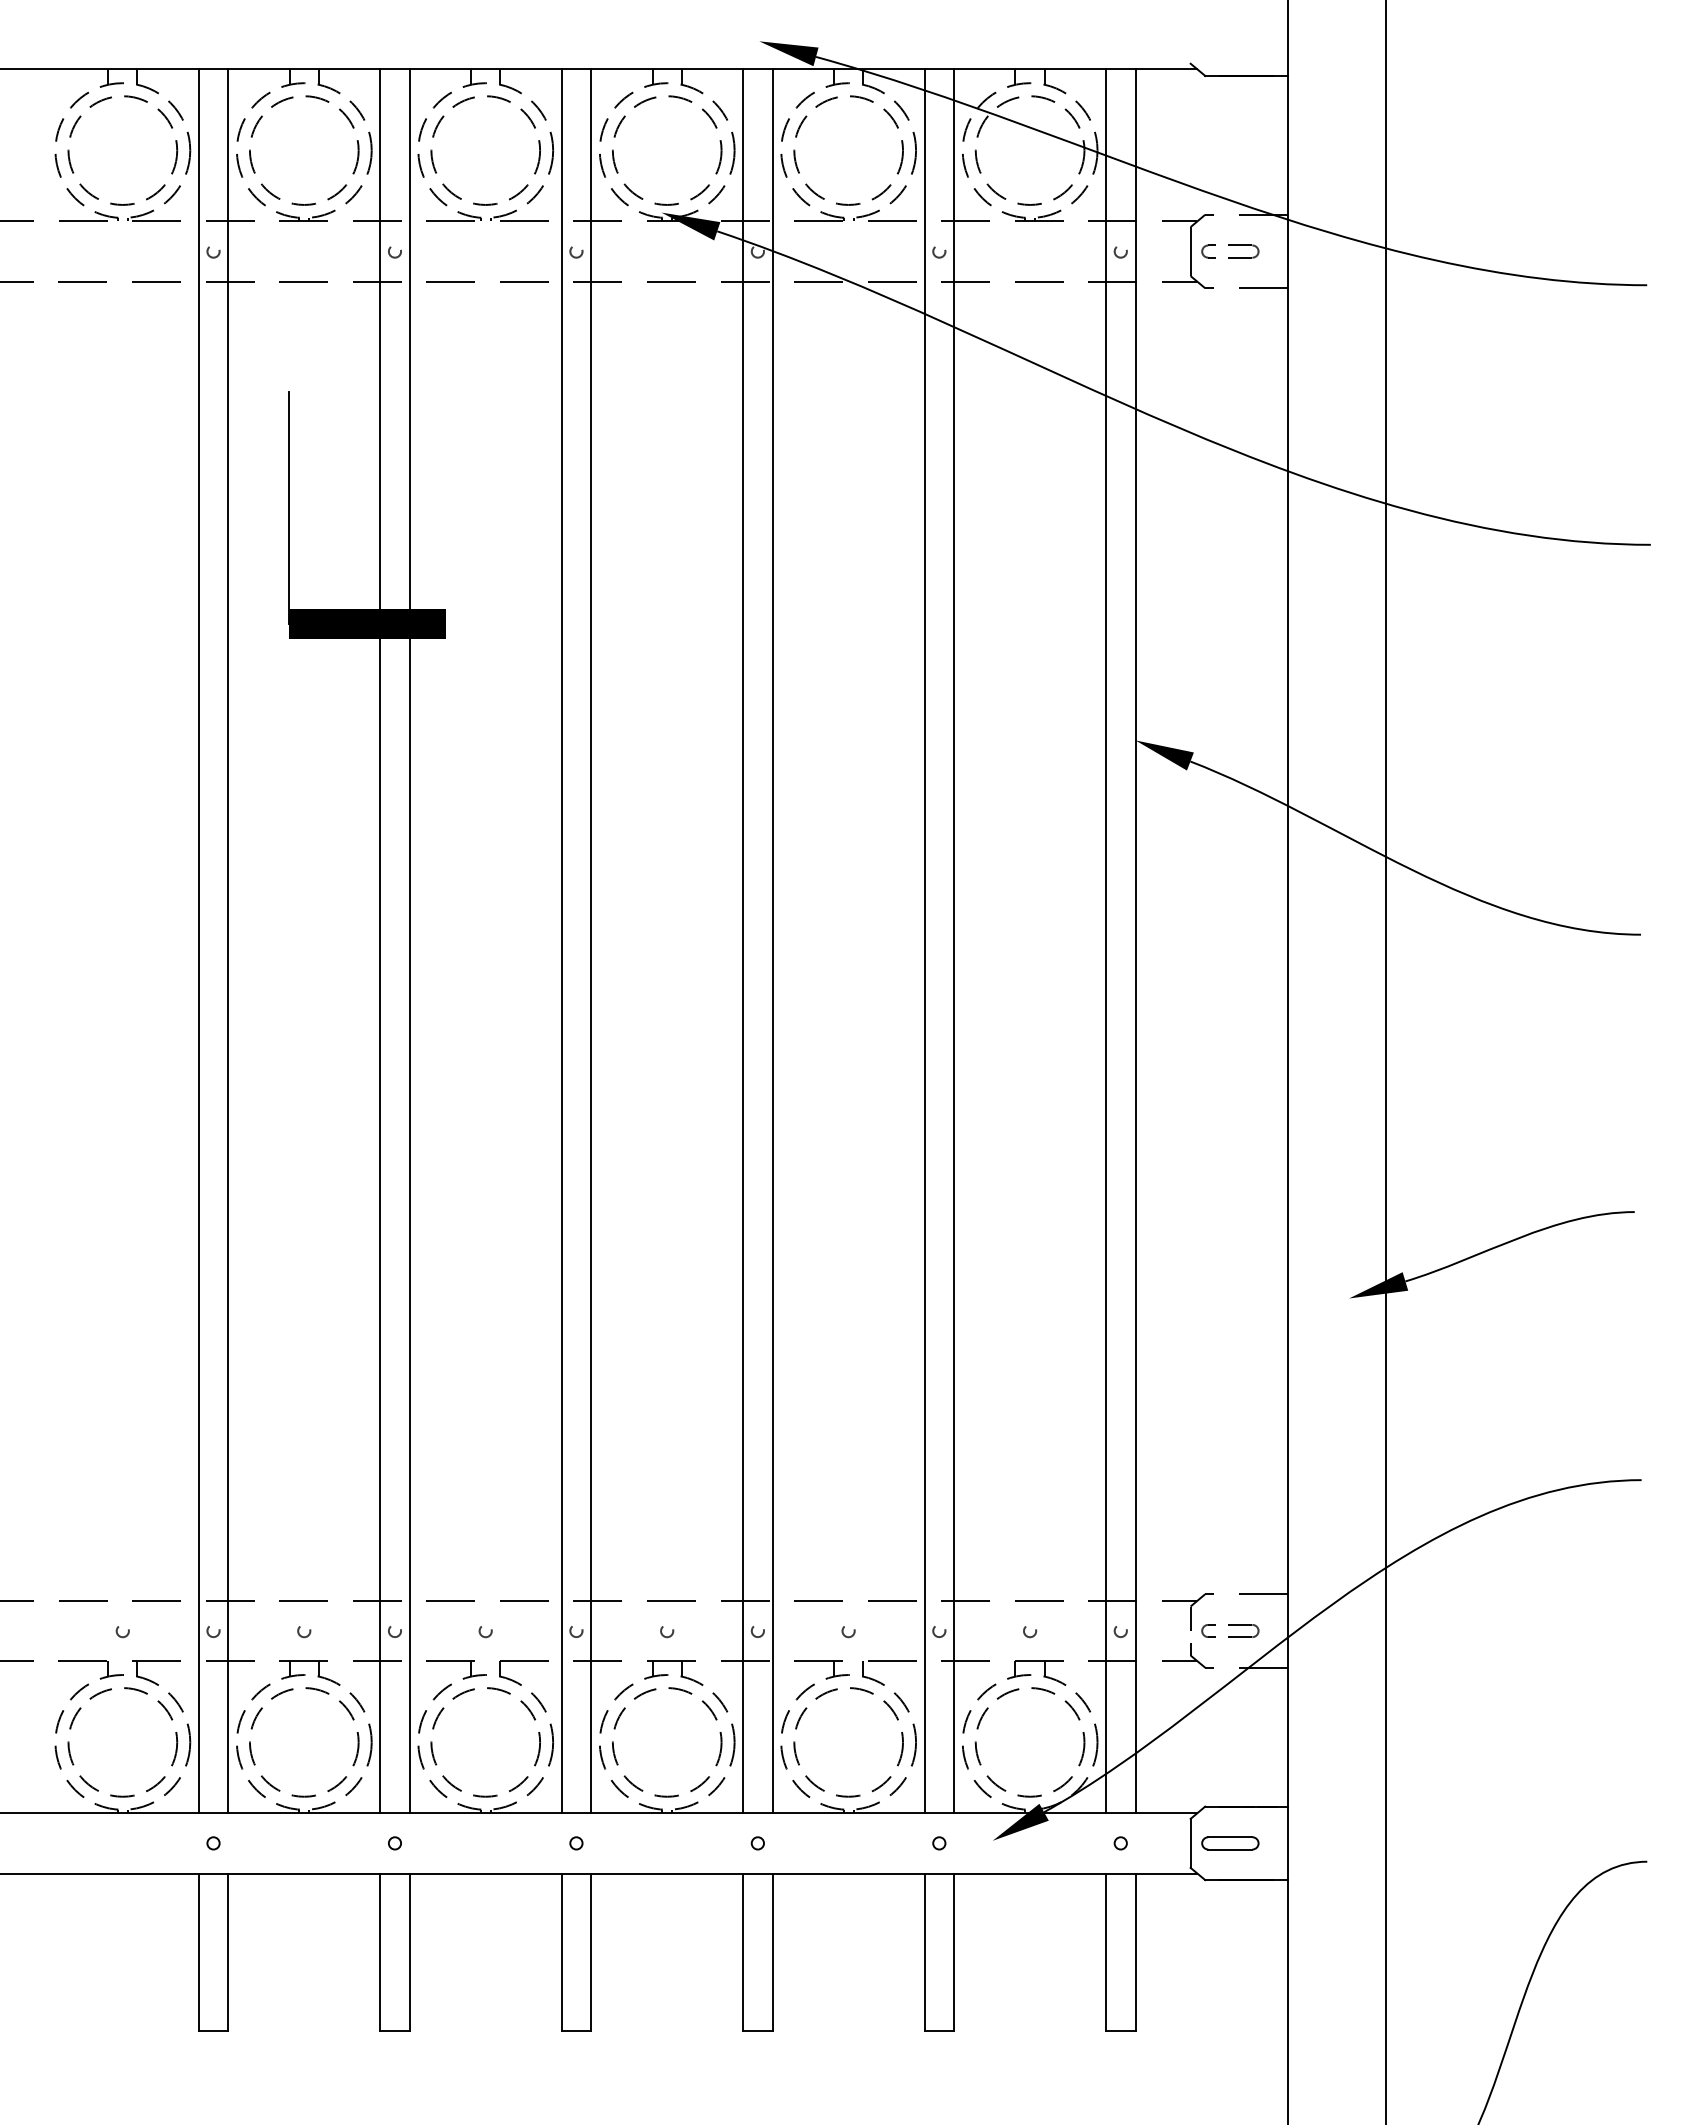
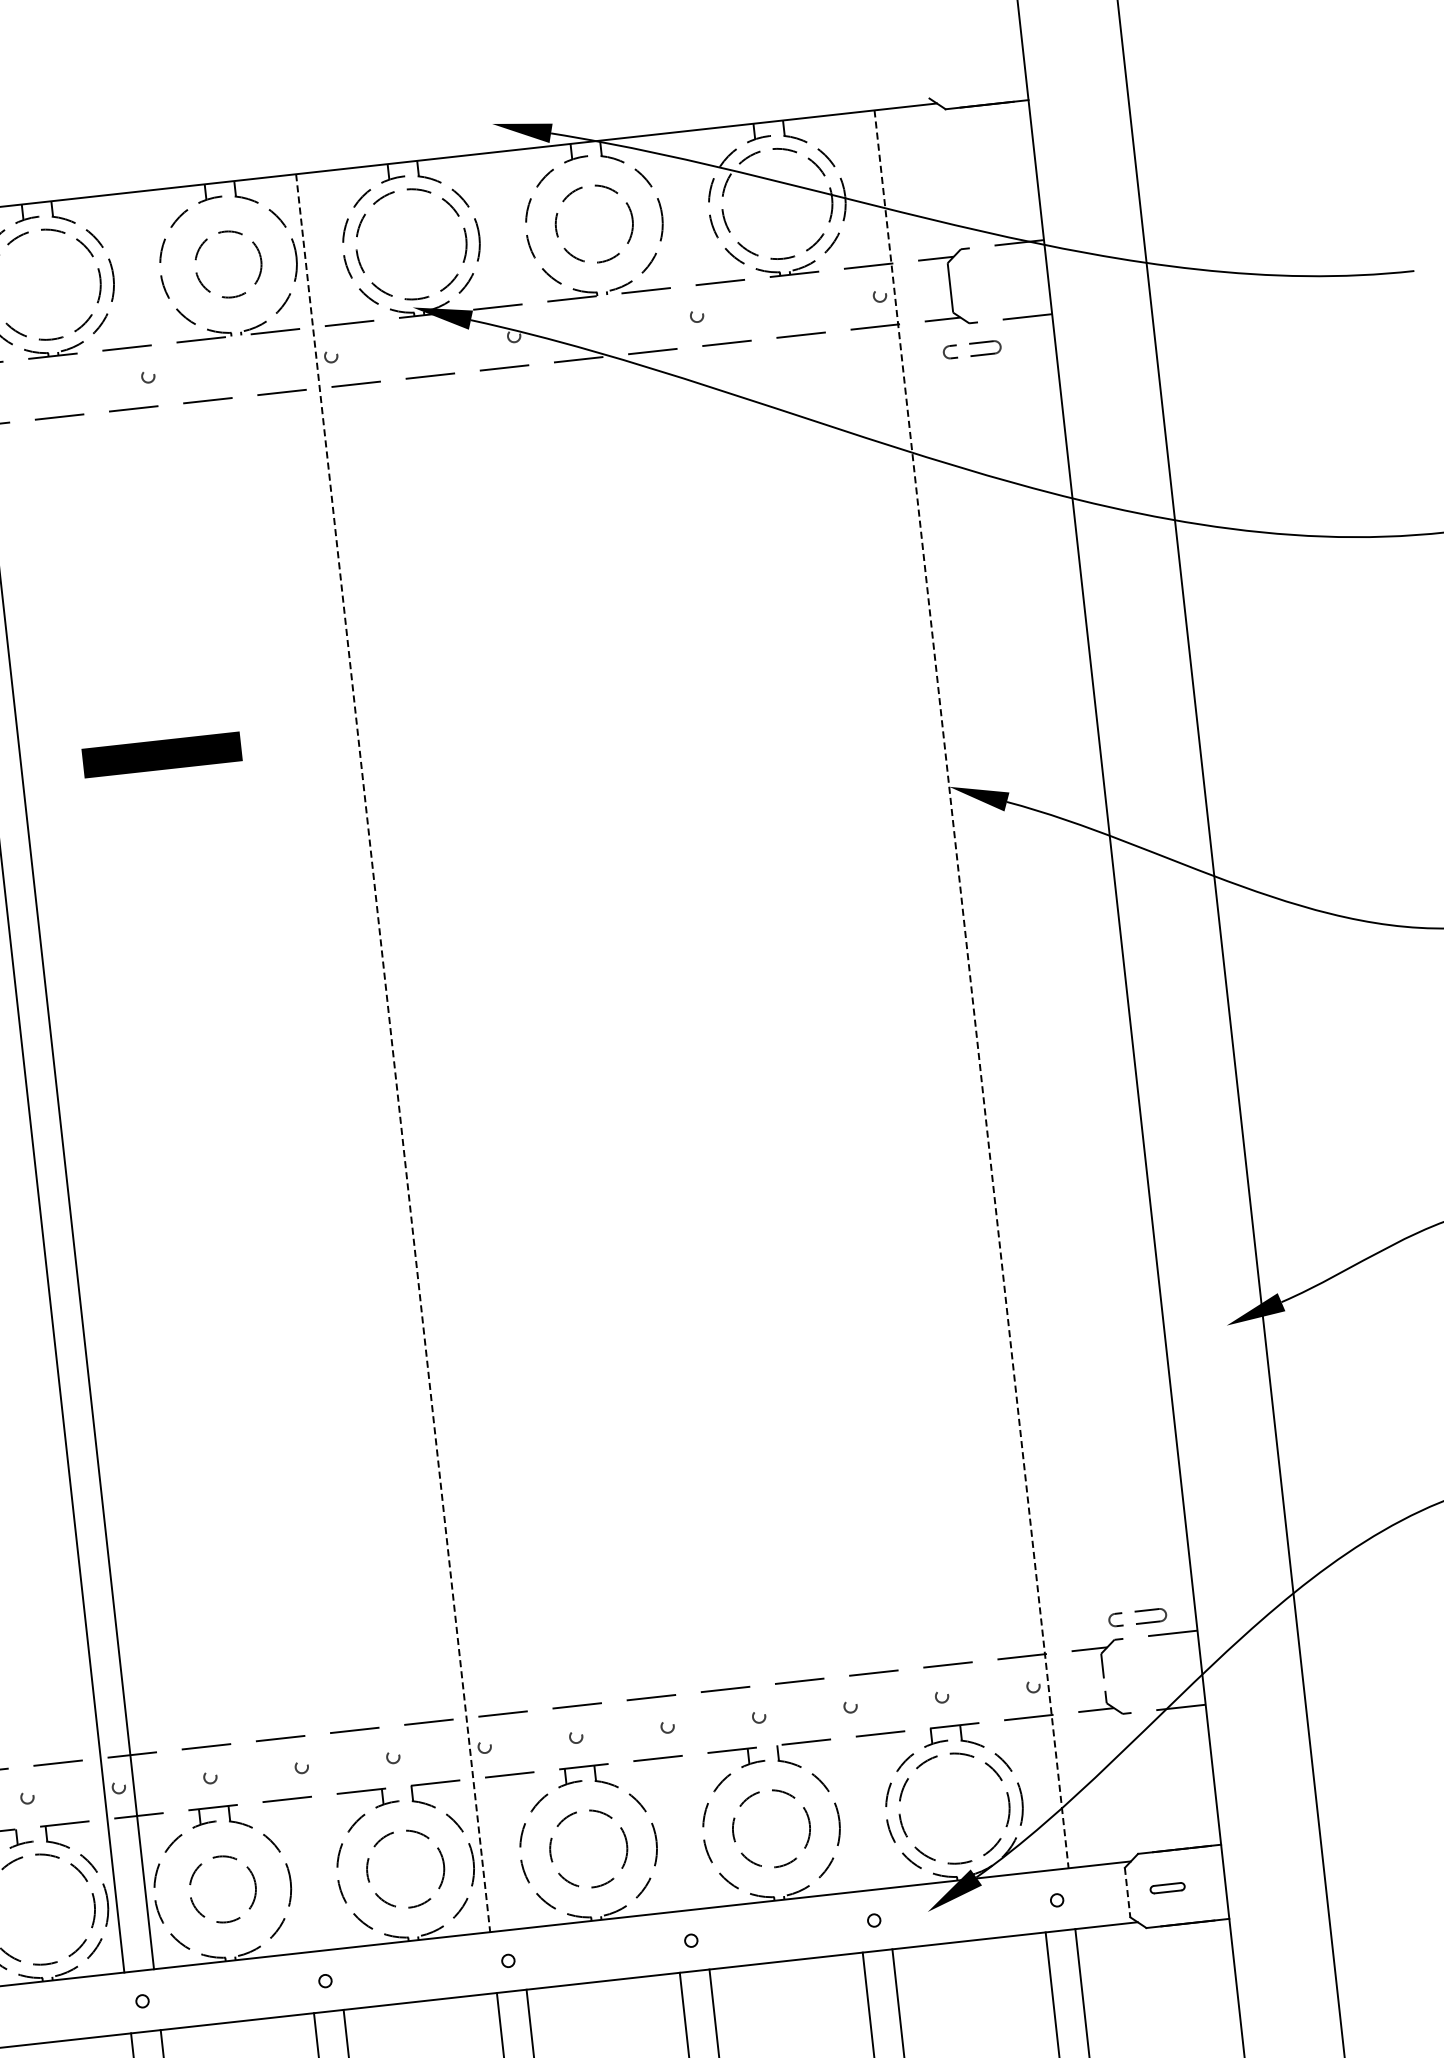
circle: (485, 150) -> (228, 264), size x0.6
circle: (848, 150) -> (594, 224), size x0.7
part: (1230, 251) -> (972, 349), moved
line: (289, 508) -> (70, 647), removed
line: (380, 941) -> (210, 1073), removed
line: (409, 941) -> (239, 1070), removed
line: (561, 941) -> (392, 1053), solid -> dashed
line: (591, 941) -> (423, 1050), removed
line: (743, 941) -> (576, 1033), removed
line: (772, 941) -> (605, 1029), removed
line: (924, 941) -> (758, 1013), removed
line: (954, 941) -> (789, 1009), removed
line: (1106, 941) -> (942, 992), removed
line: (1135, 941) -> (971, 989), solid -> dashed
part: (1230, 1630) -> (1137, 1617), moved
circle: (304, 1742) -> (223, 1889), size x0.6
circle: (485, 1742) -> (405, 1869), size x0.7
circle: (667, 1742) -> (588, 1849), size x0.7
circle: (848, 1742) -> (771, 1828), size x0.7
line: (1190, 1843) -> (1127, 1892), solid -> dashed
part: (1230, 1843) -> (1167, 1888), size x0.6

